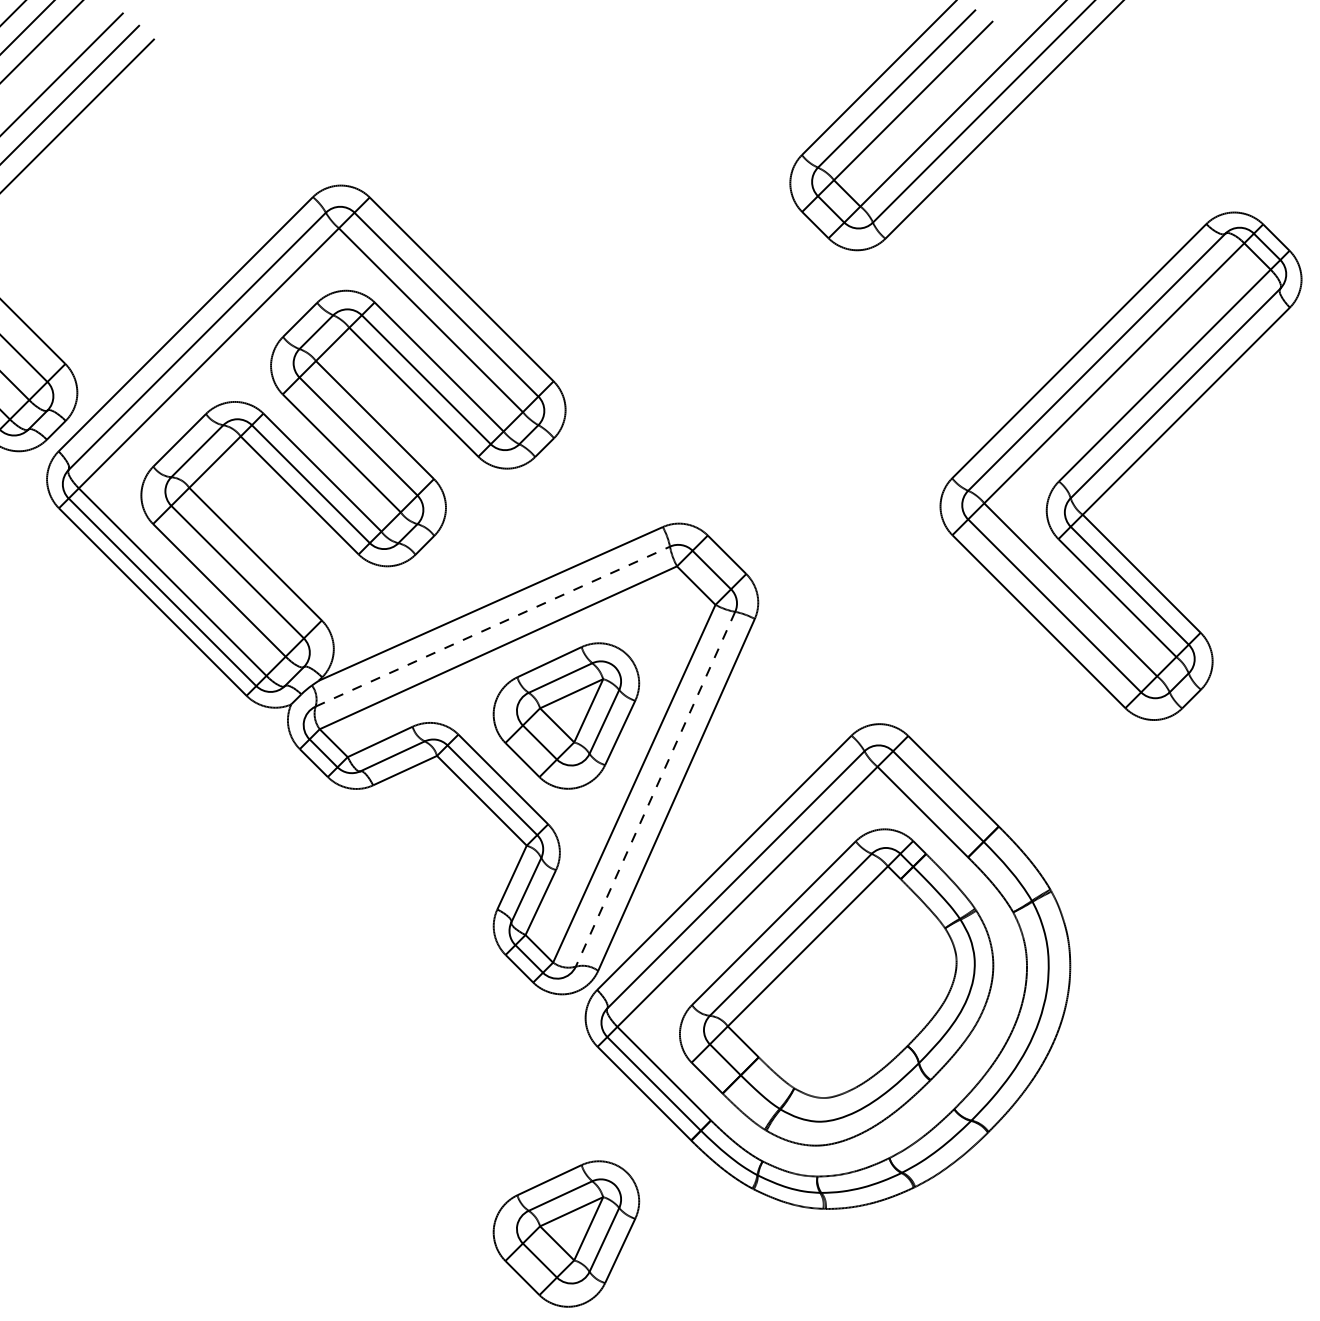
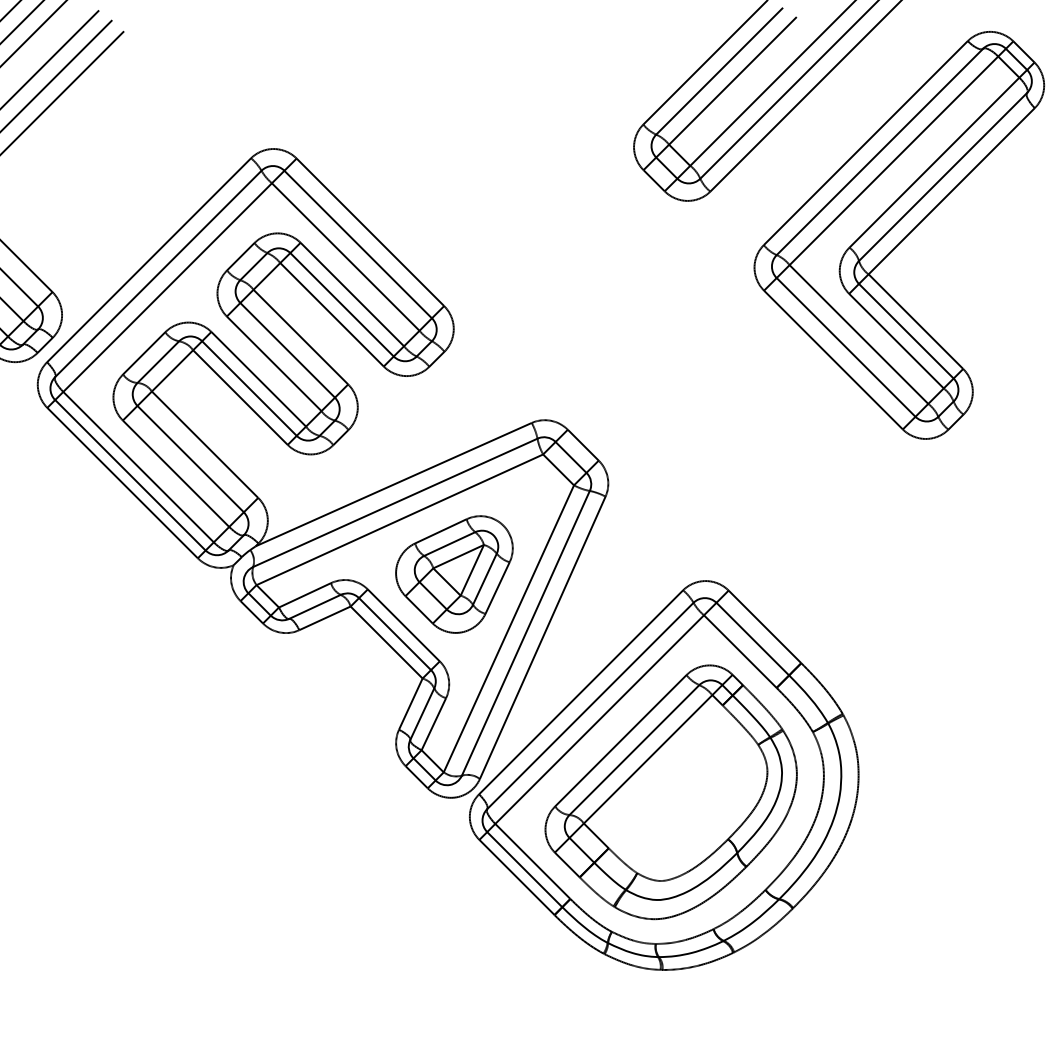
part: (1120, 465) -> (898, 234), moved
line: (493, 626) -> (395, 502), dashed -> solid
line: (655, 789) -> (525, 633), dashed -> solid
part: (566, 1233) -> (454, 989), removed

